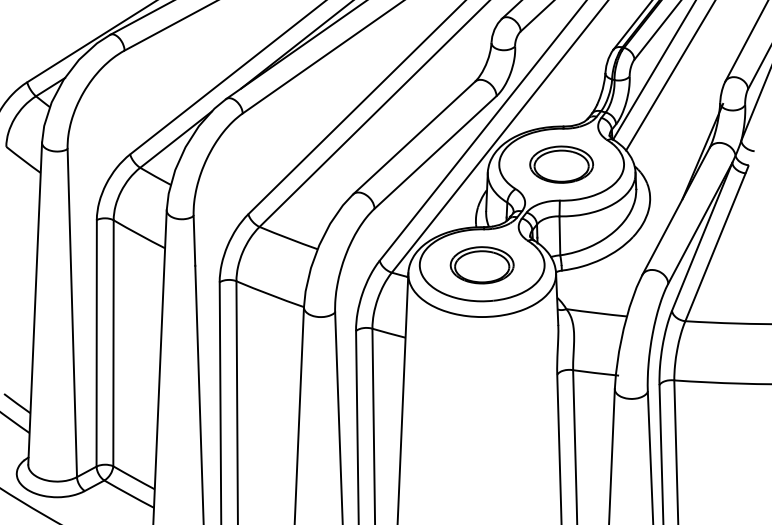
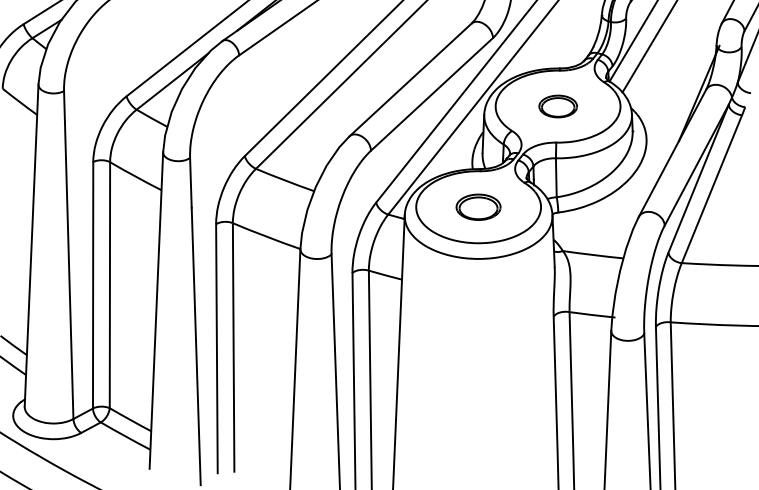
part: (561, 164) -> (557, 106), size x0.6
part: (481, 265) -> (477, 207), size x0.7

